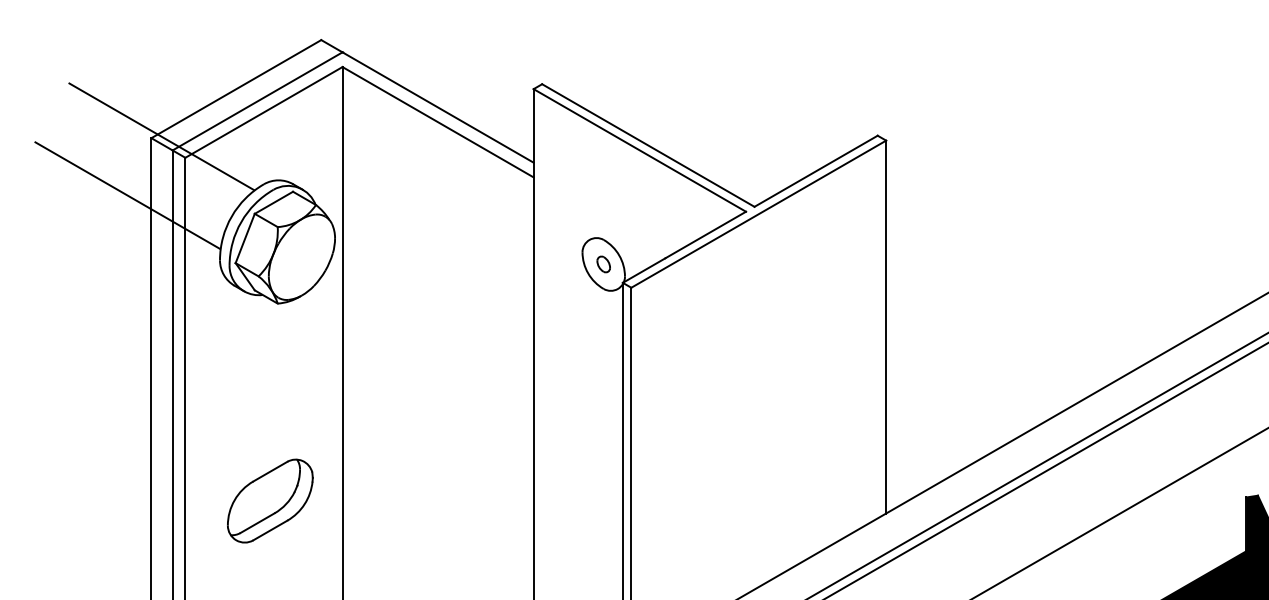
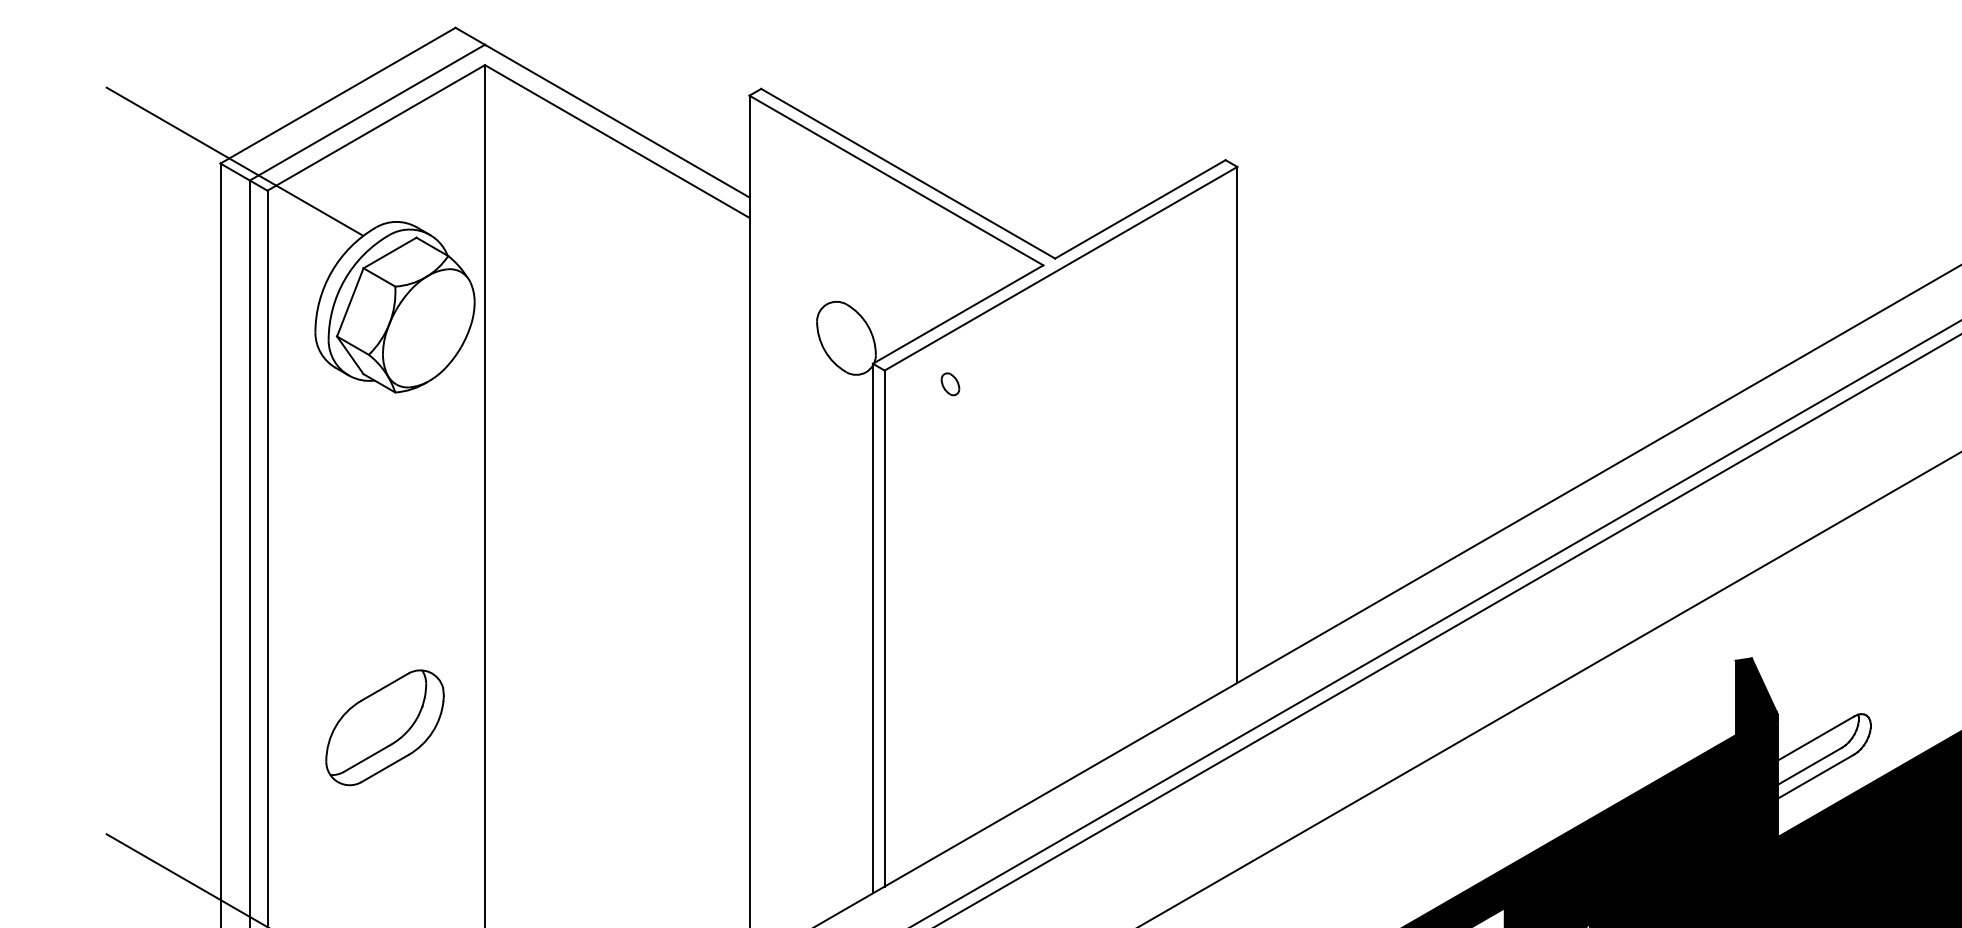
line: (127, 195) -> (187, 242), removed
part: (603, 264) -> (950, 384), moved
part: (269, 500) -> (384, 727), moved

